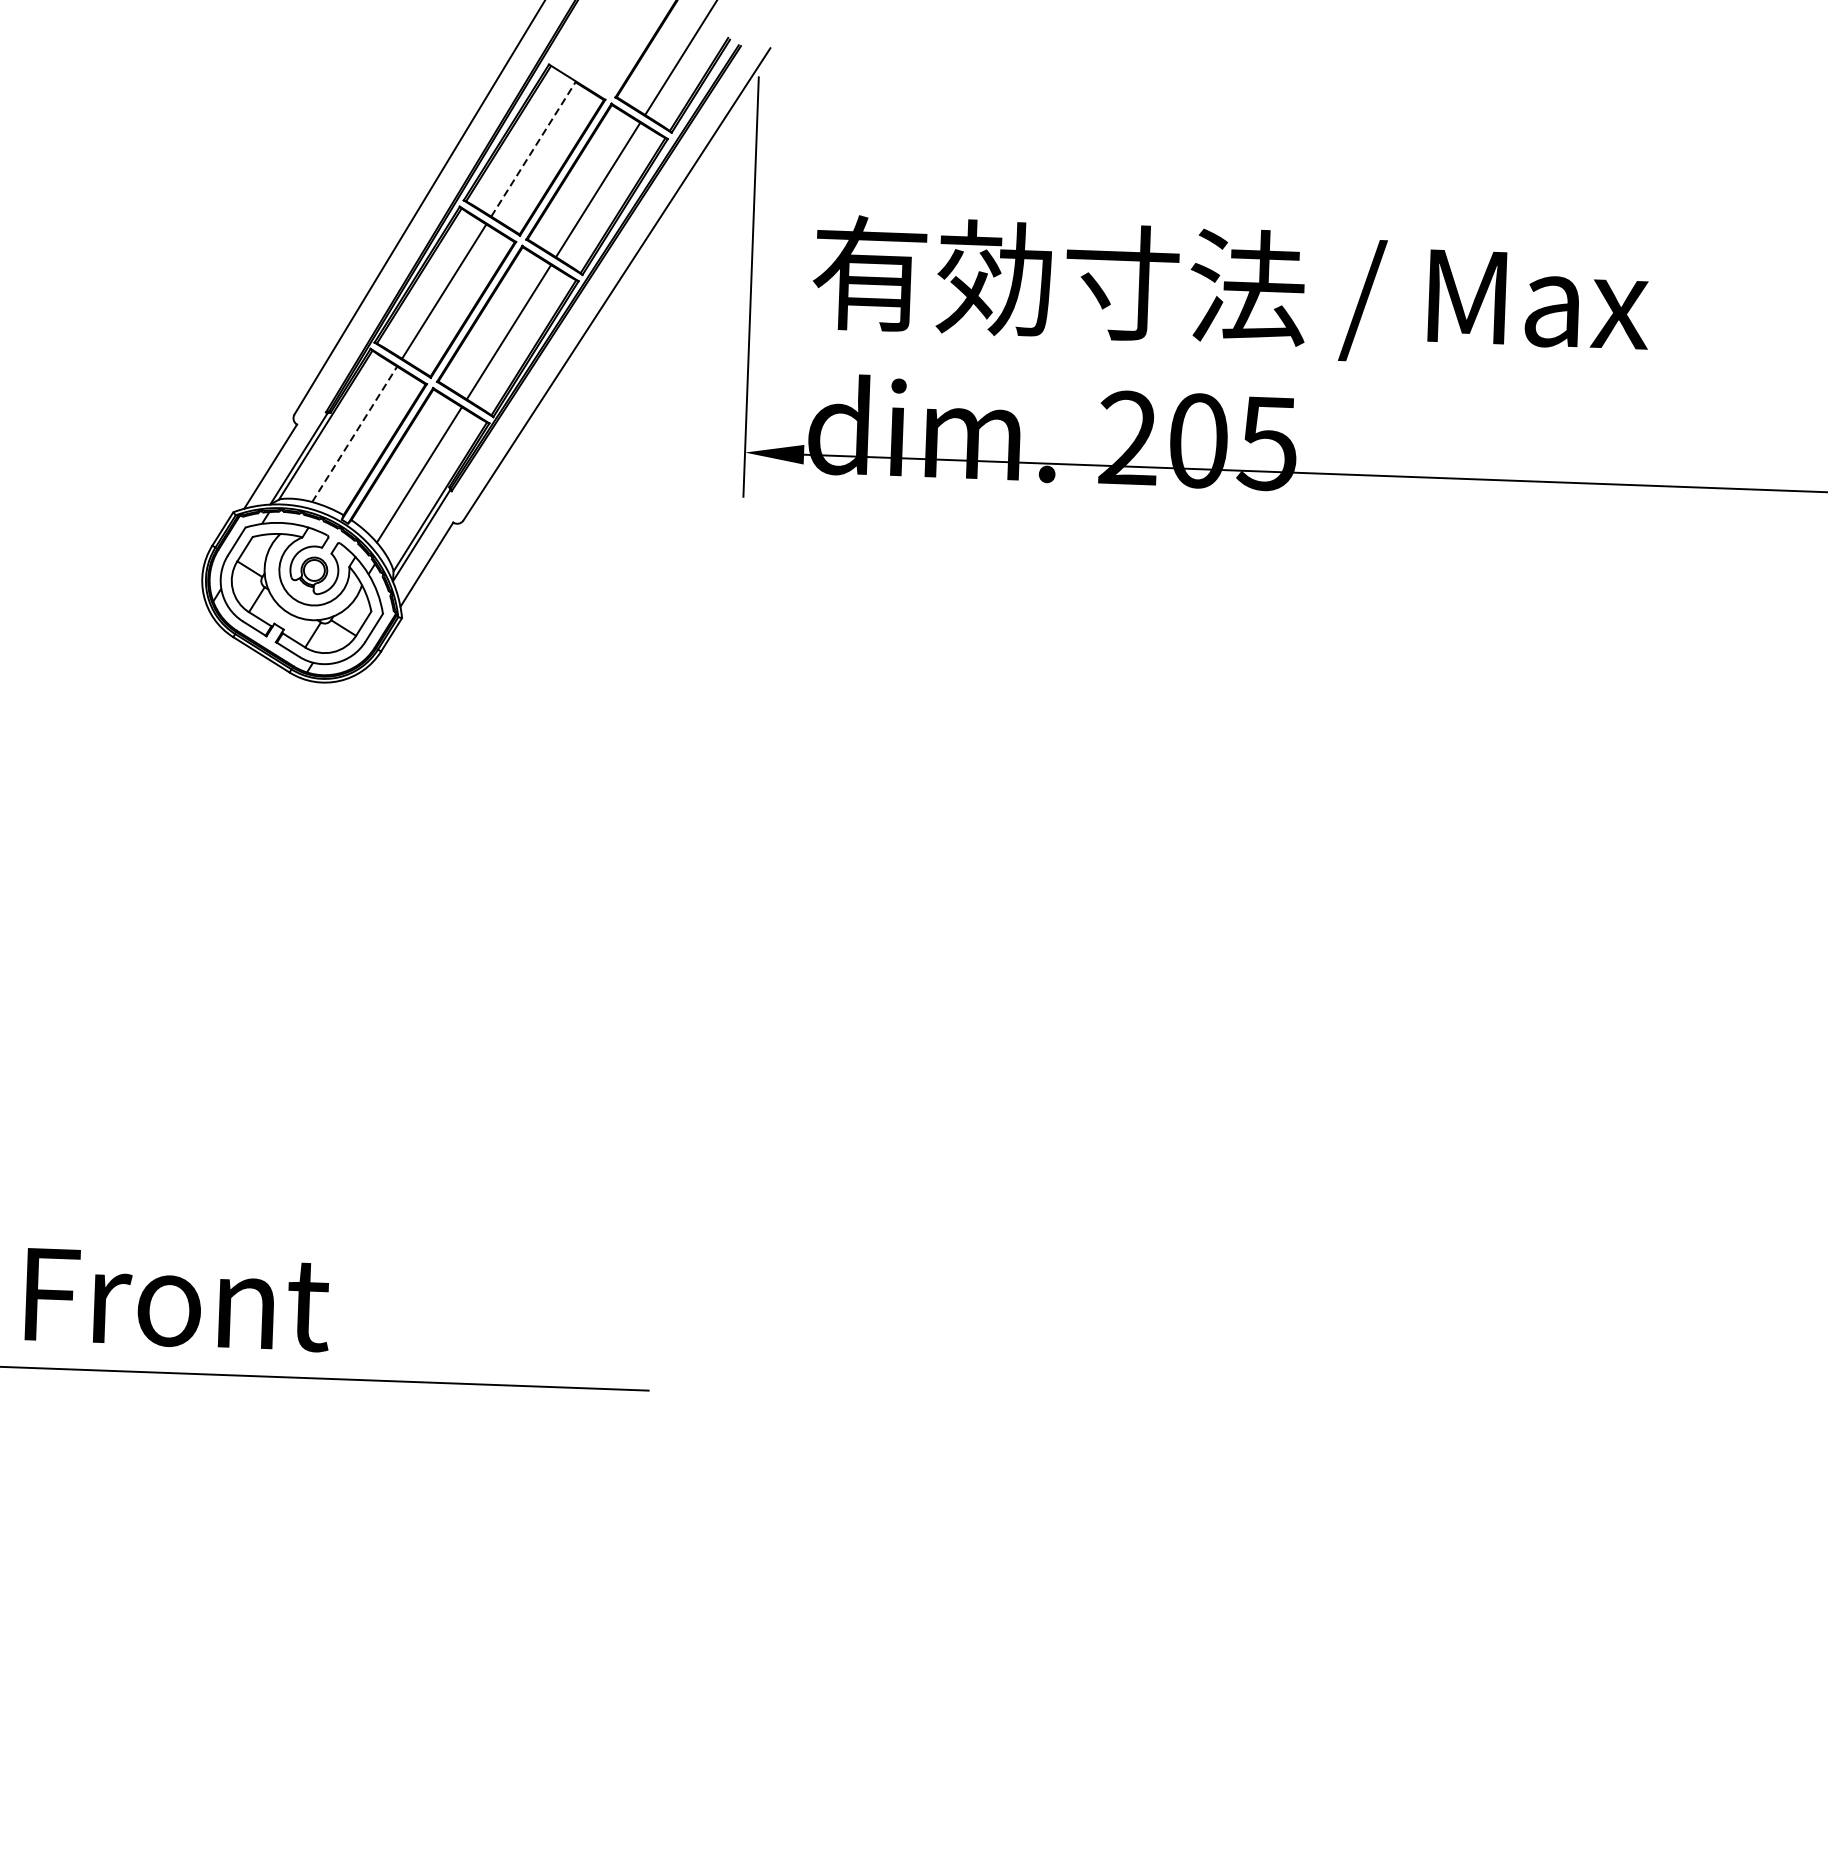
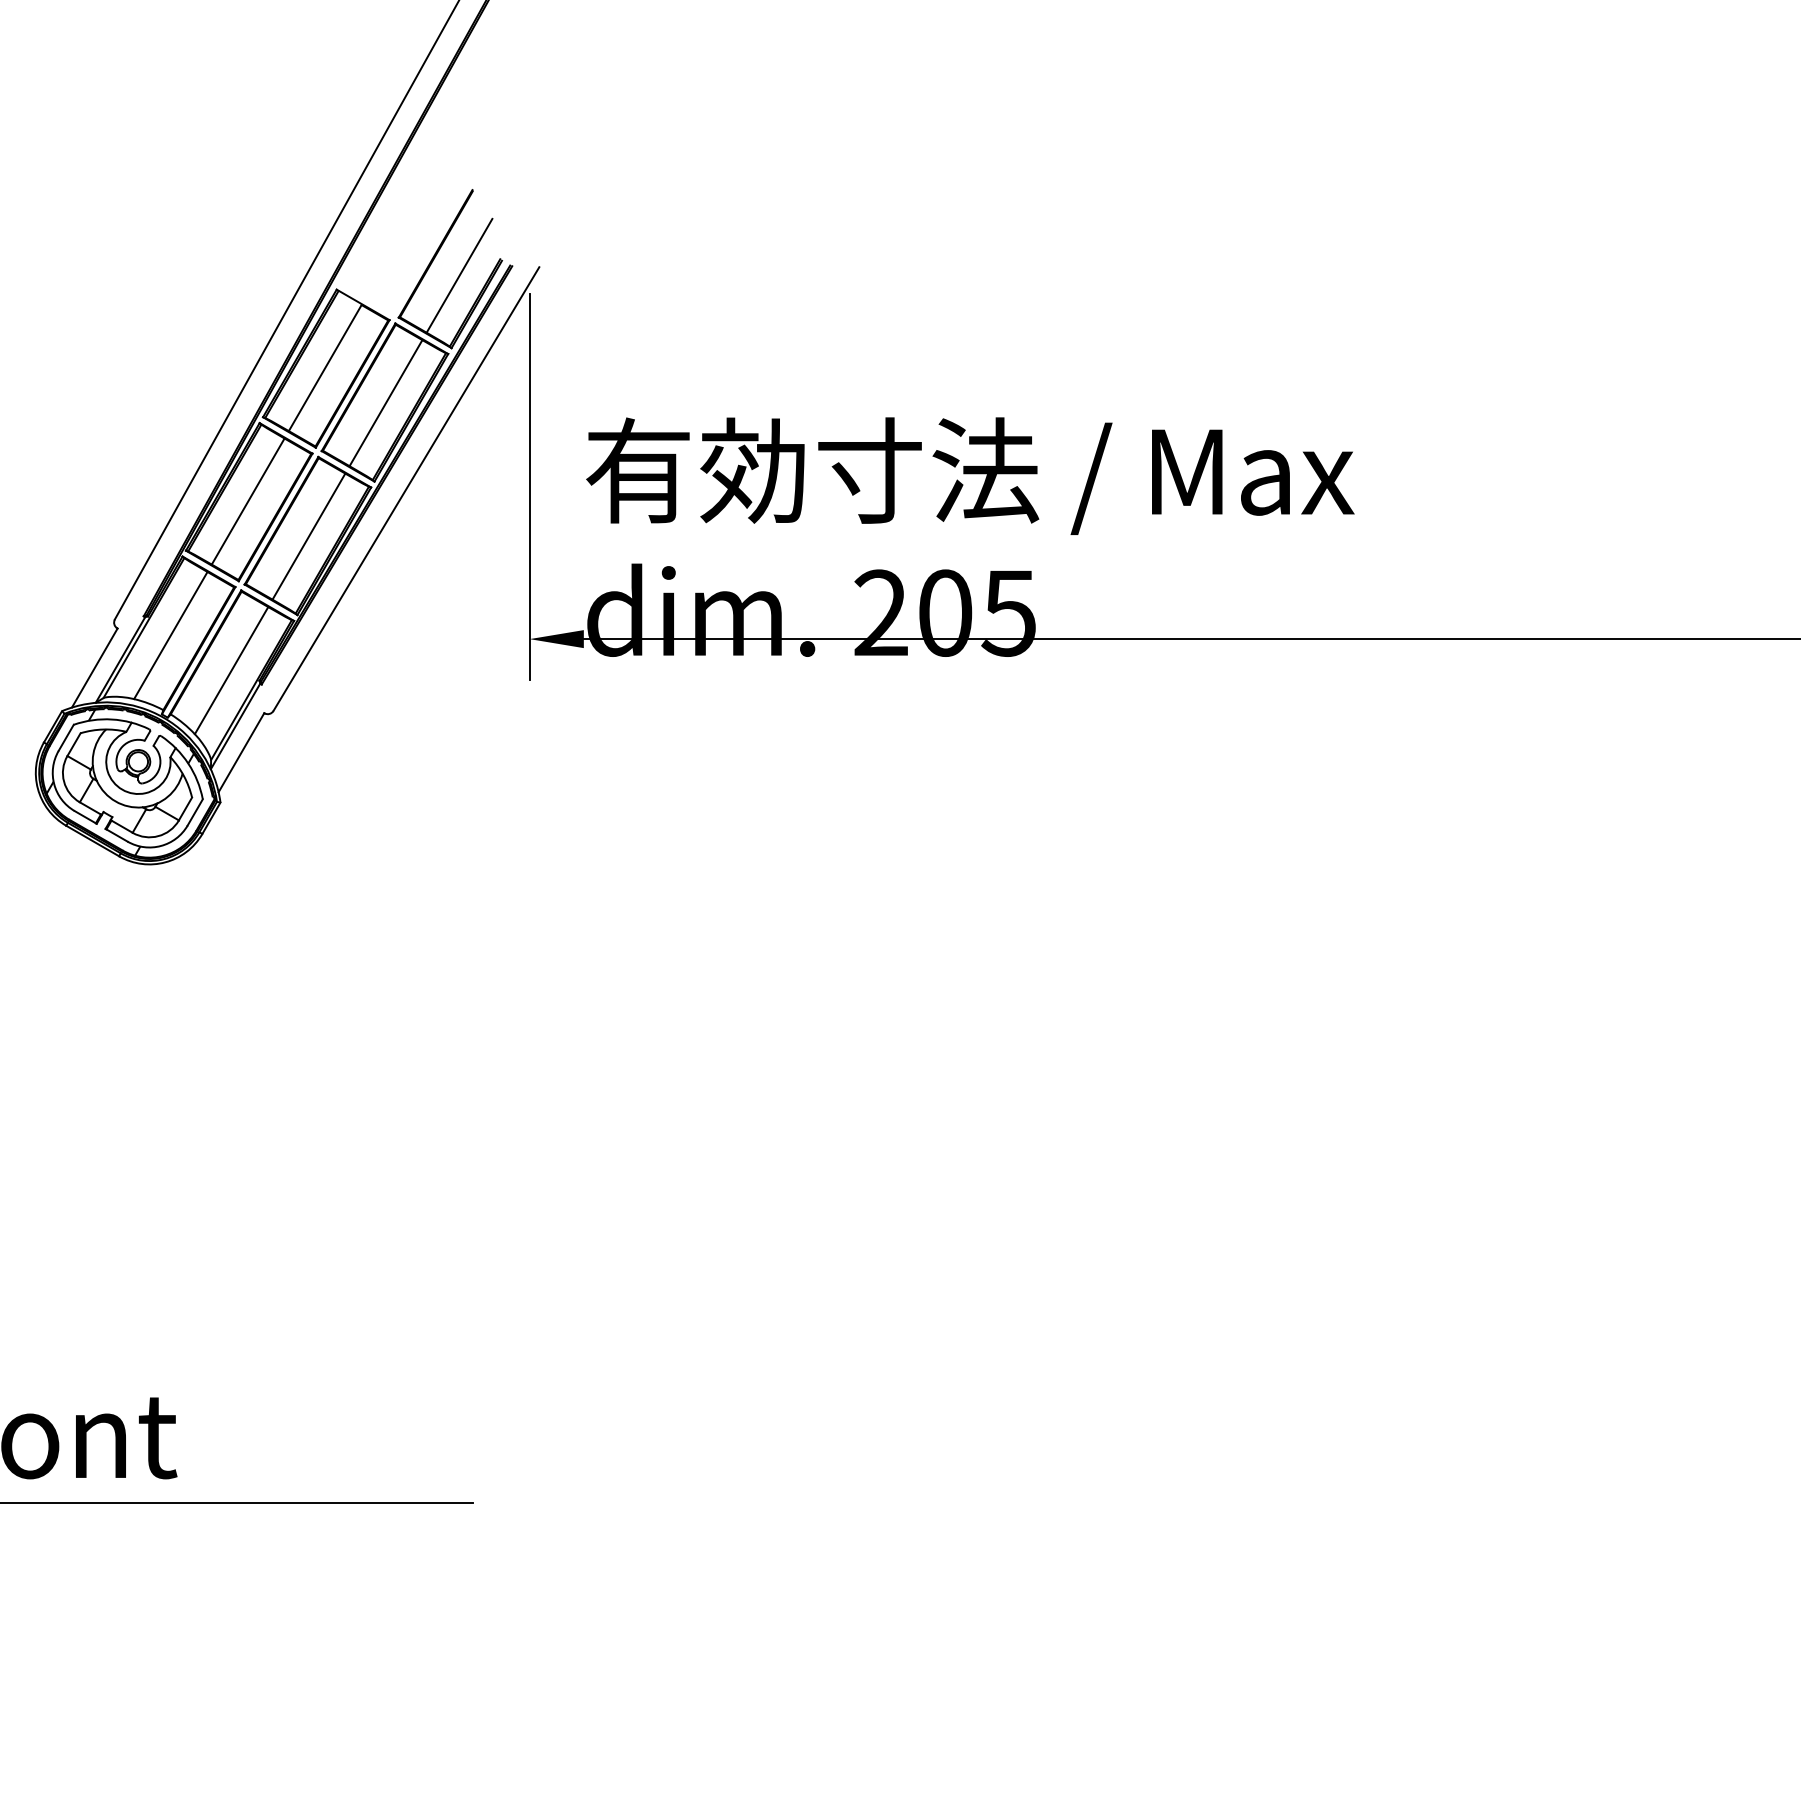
line: (533, 149) -> (325, 368), dashed -> solid
line: (355, 434) -> (171, 635), dashed -> solid

